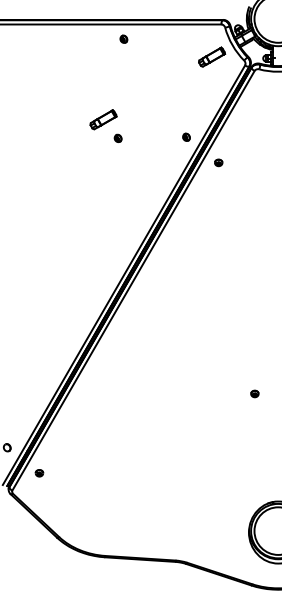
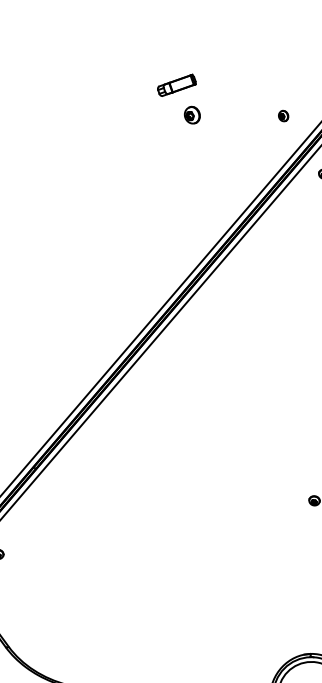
part: (186, 136) -> (283, 114), moved
part: (117, 137) -> (191, 113), size x1.6

